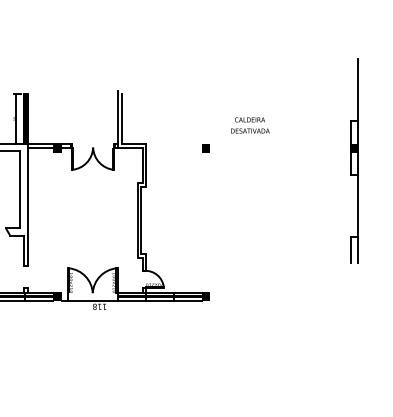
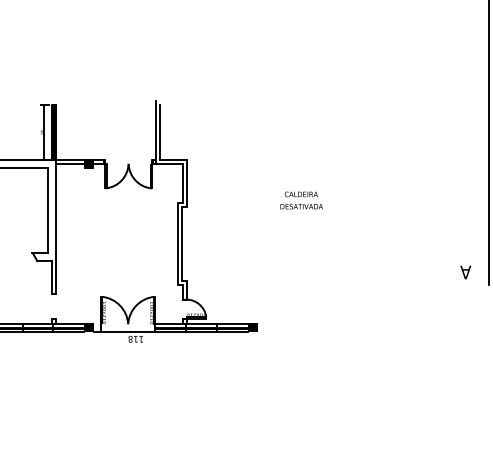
text: (250, 125) -> (301, 200), moved
part: (205, 148) -> (252, 164), removed
part: (354, 160) -> (416, 178), removed

